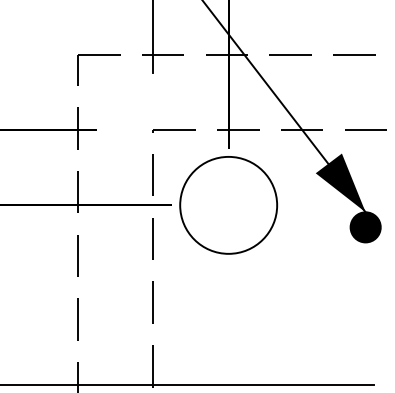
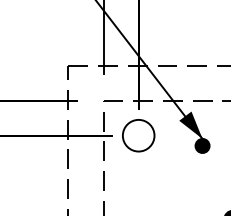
circle: (228, 204) -> (138, 135), size x0.7

